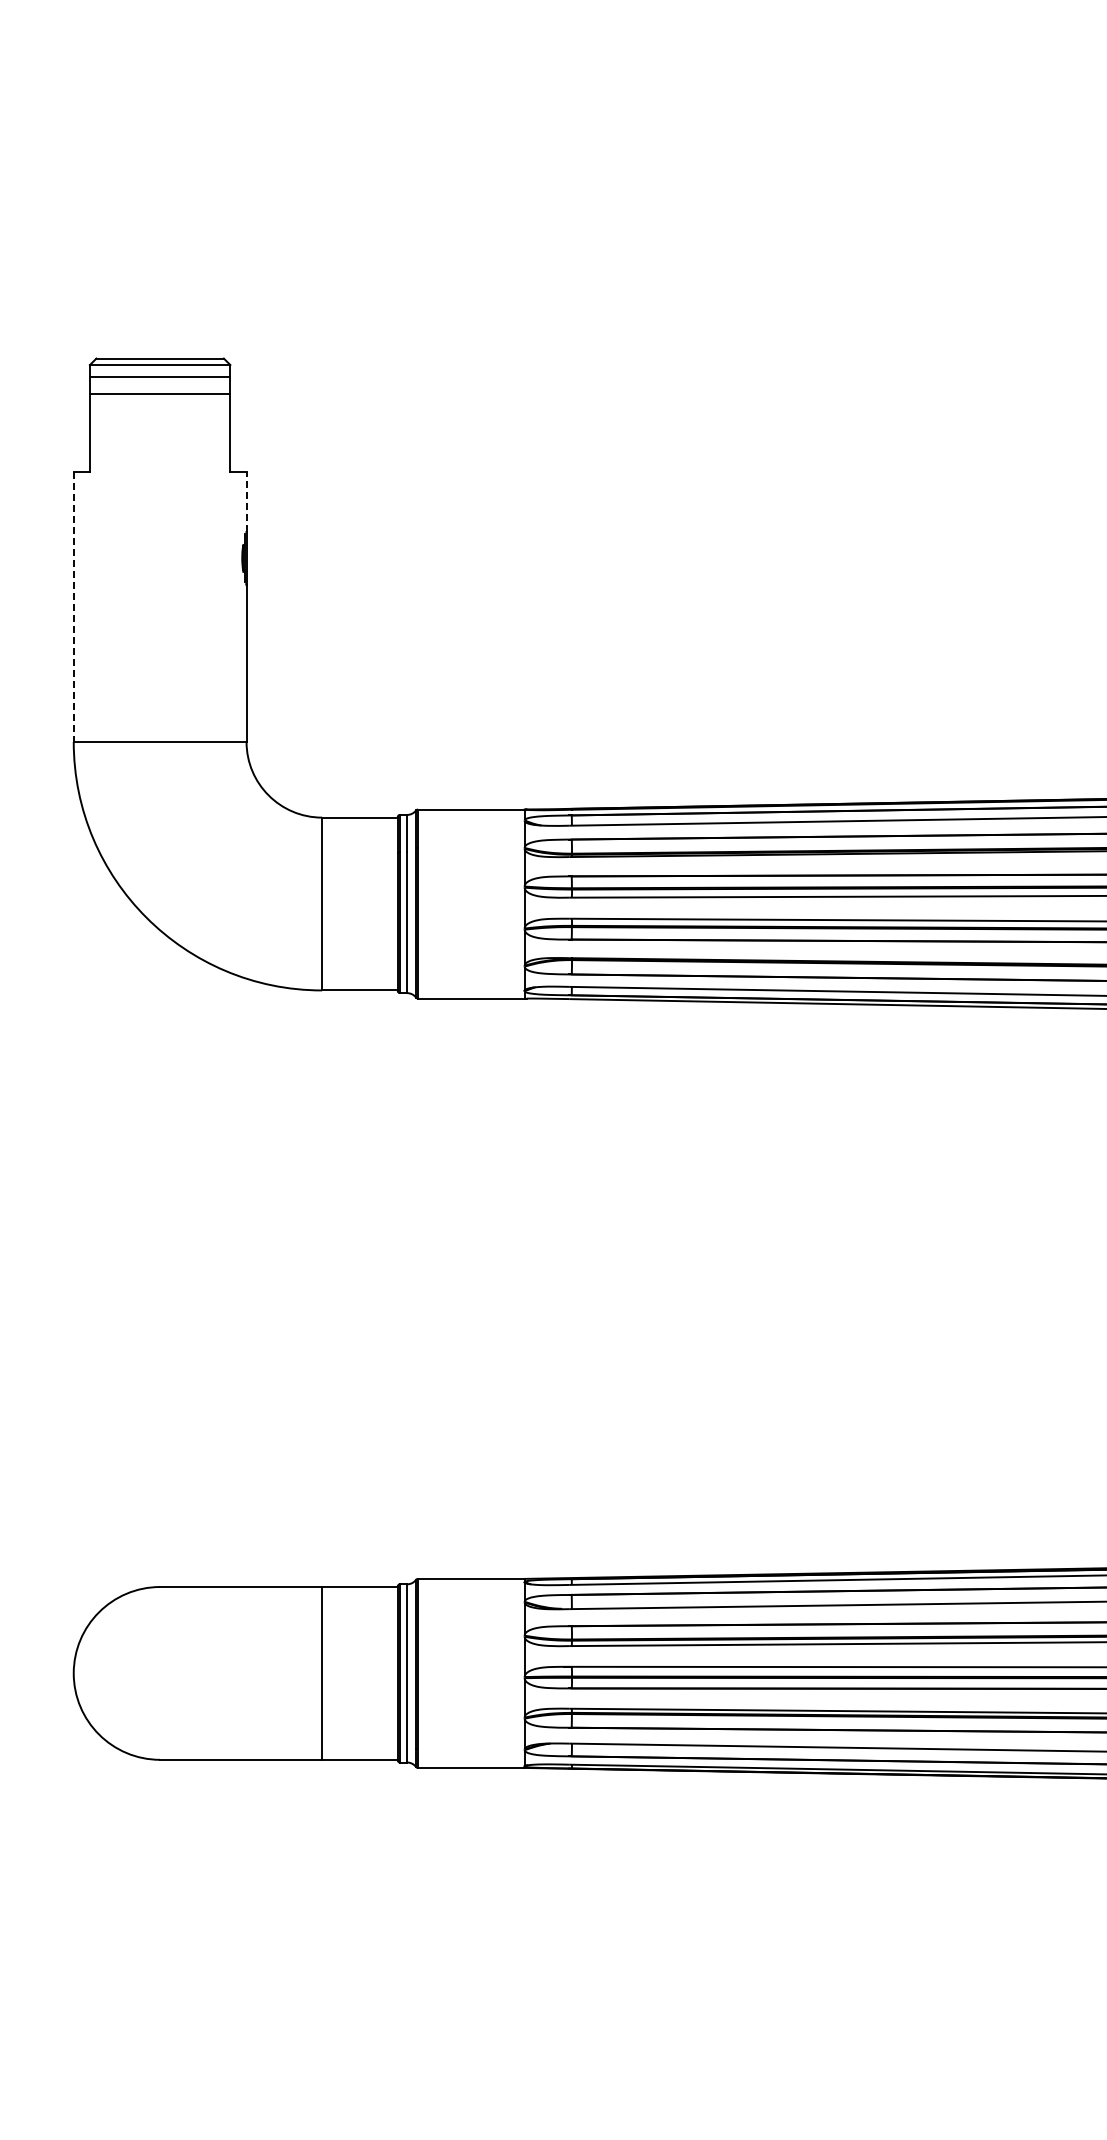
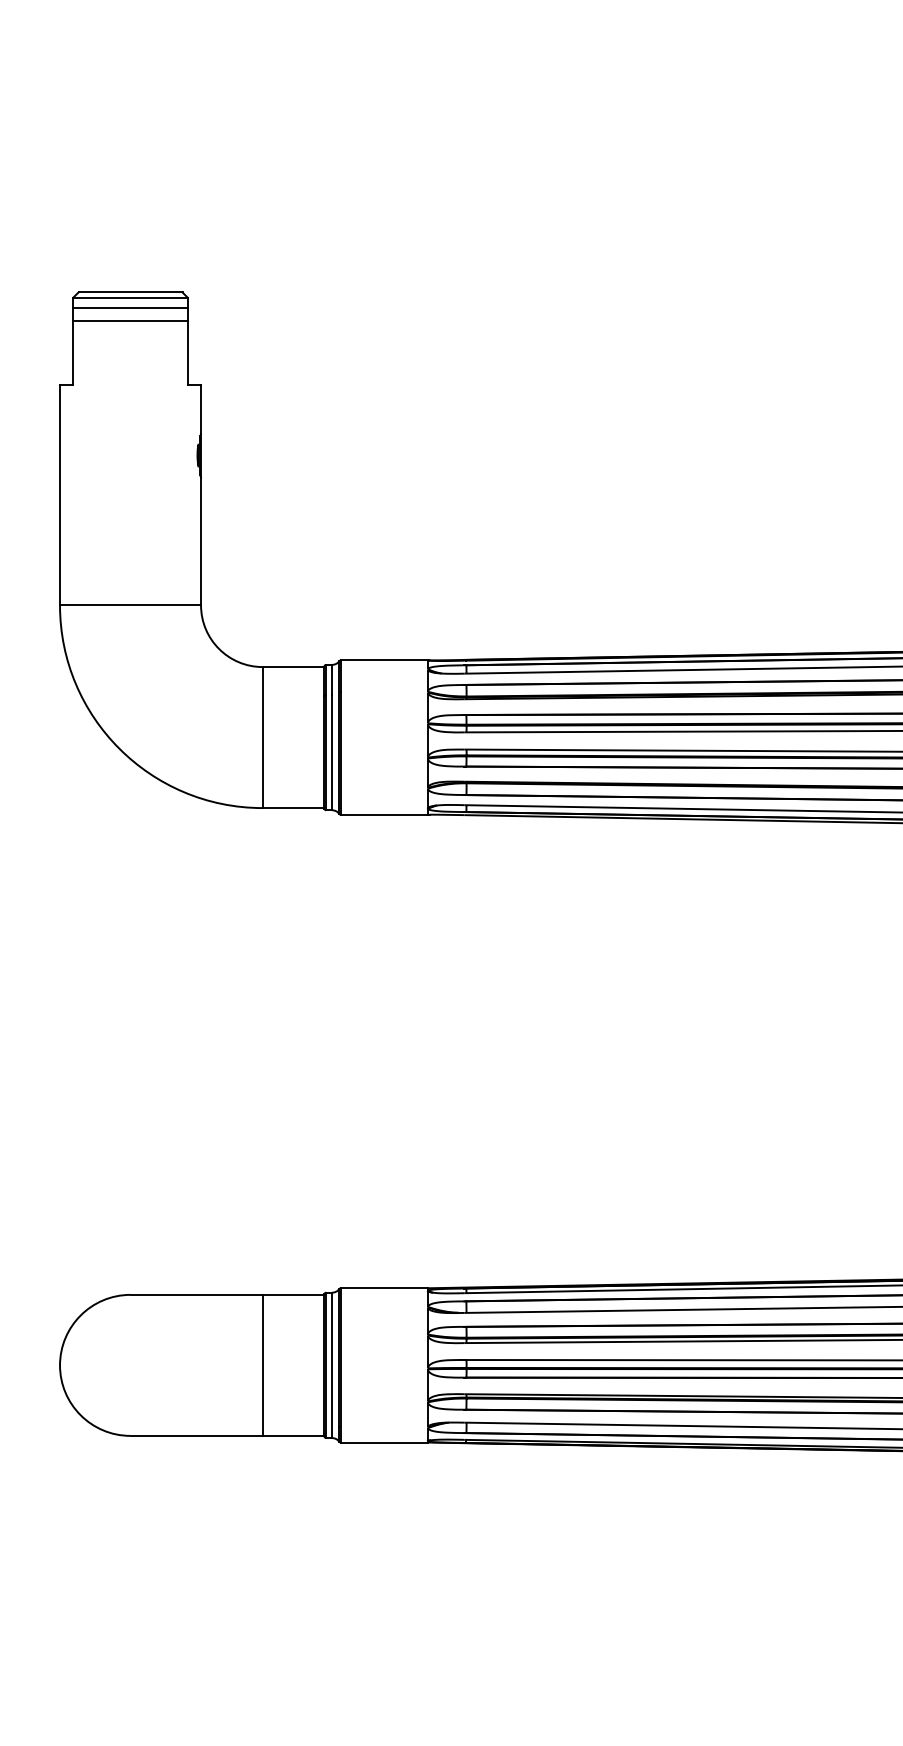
line: (246, 501) -> (200, 409), dashed -> solid
line: (73, 607) -> (59, 495), dashed -> solid

